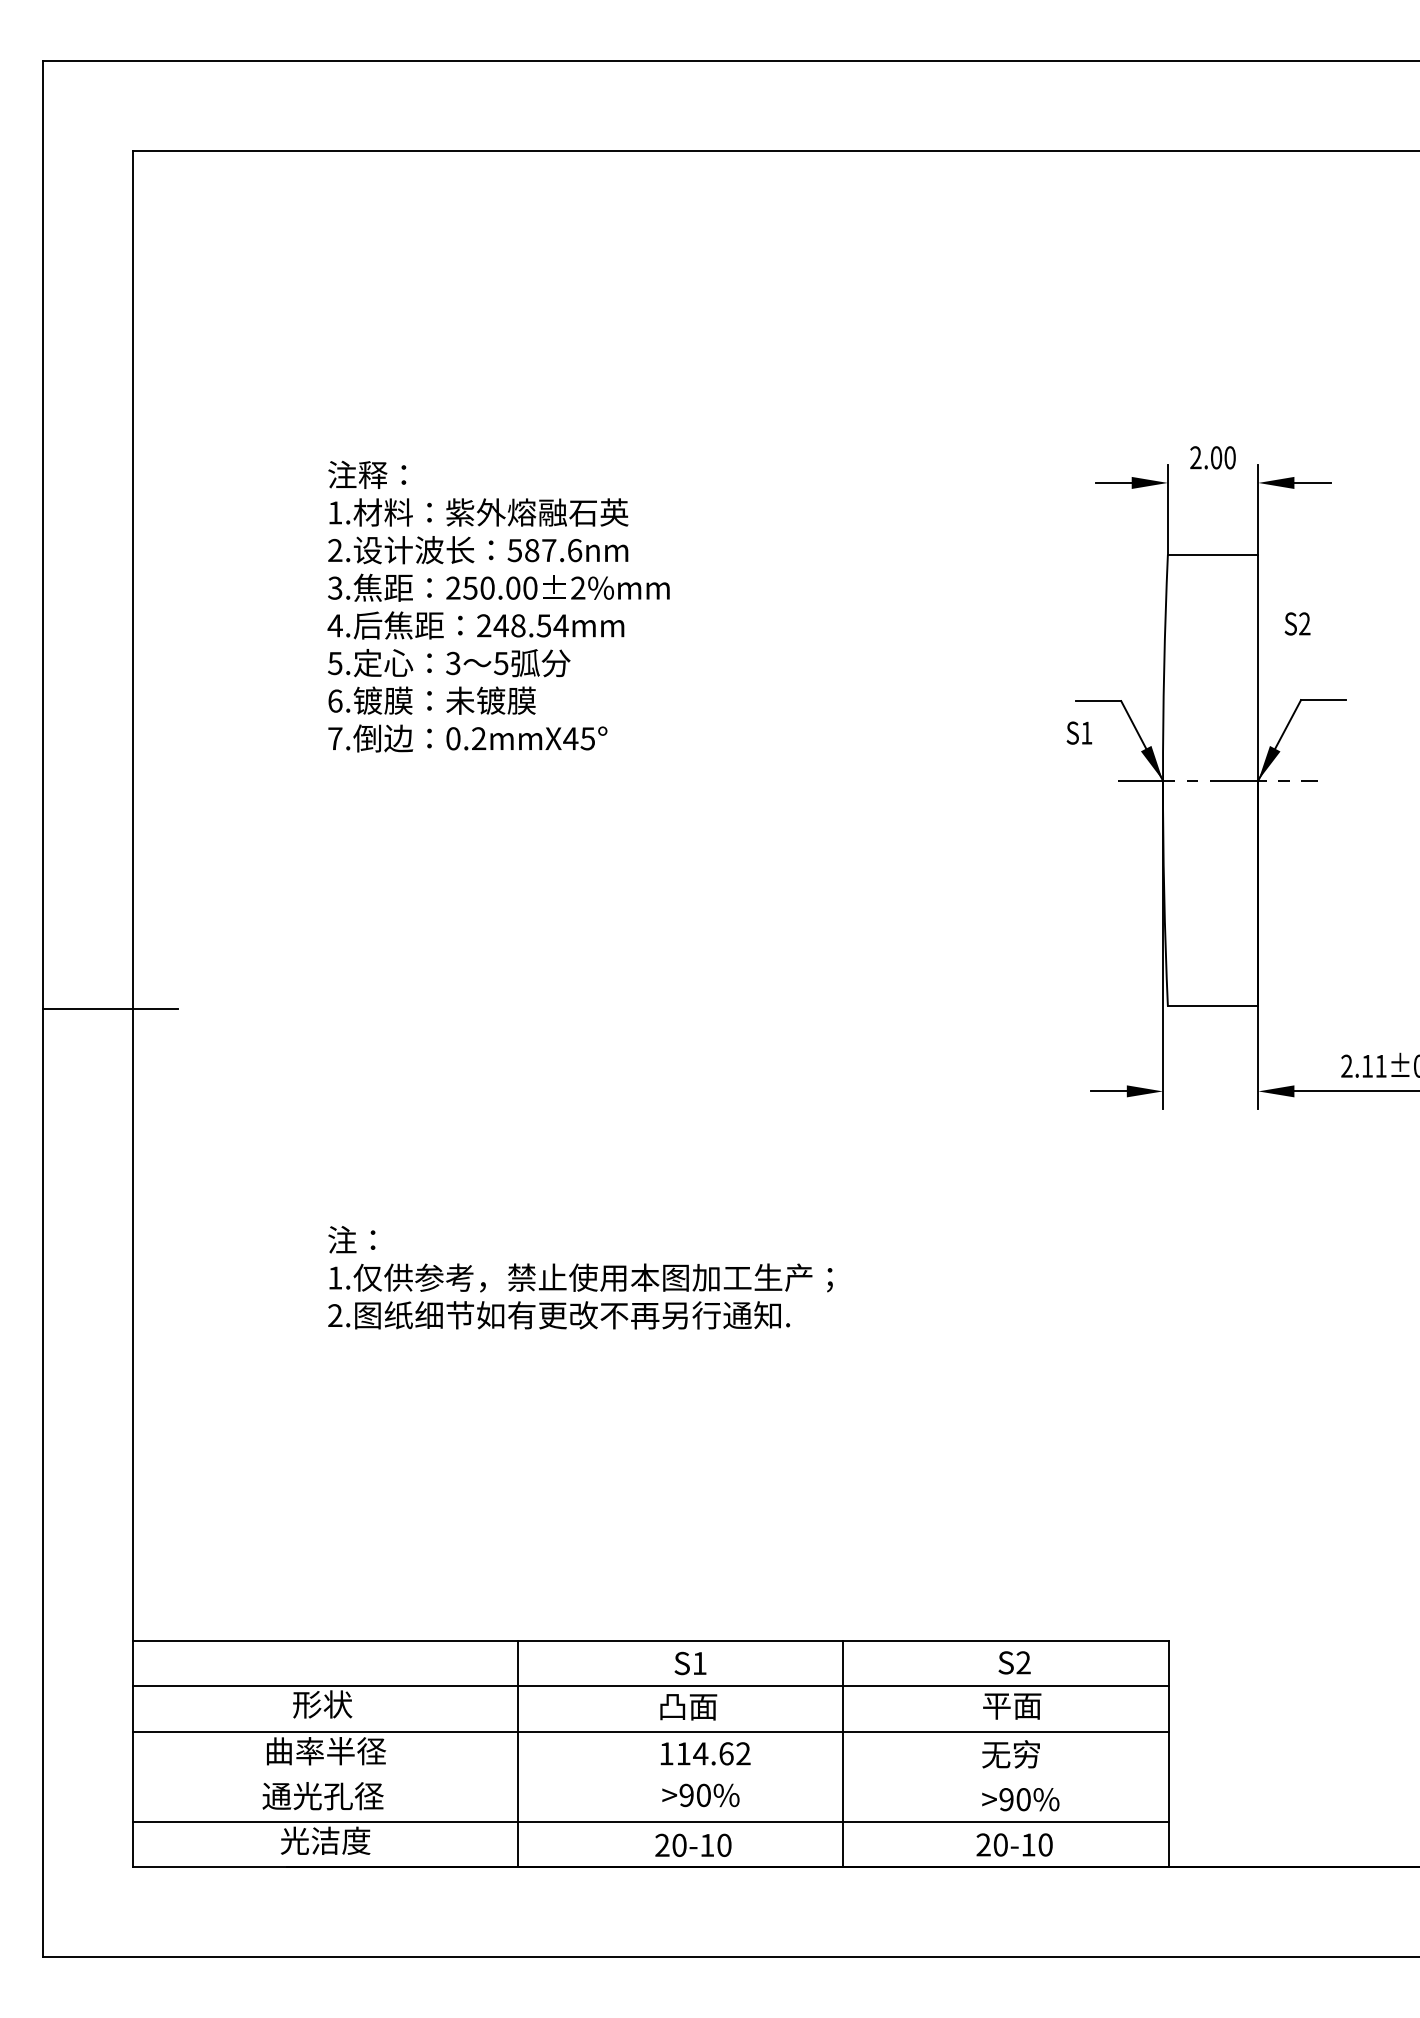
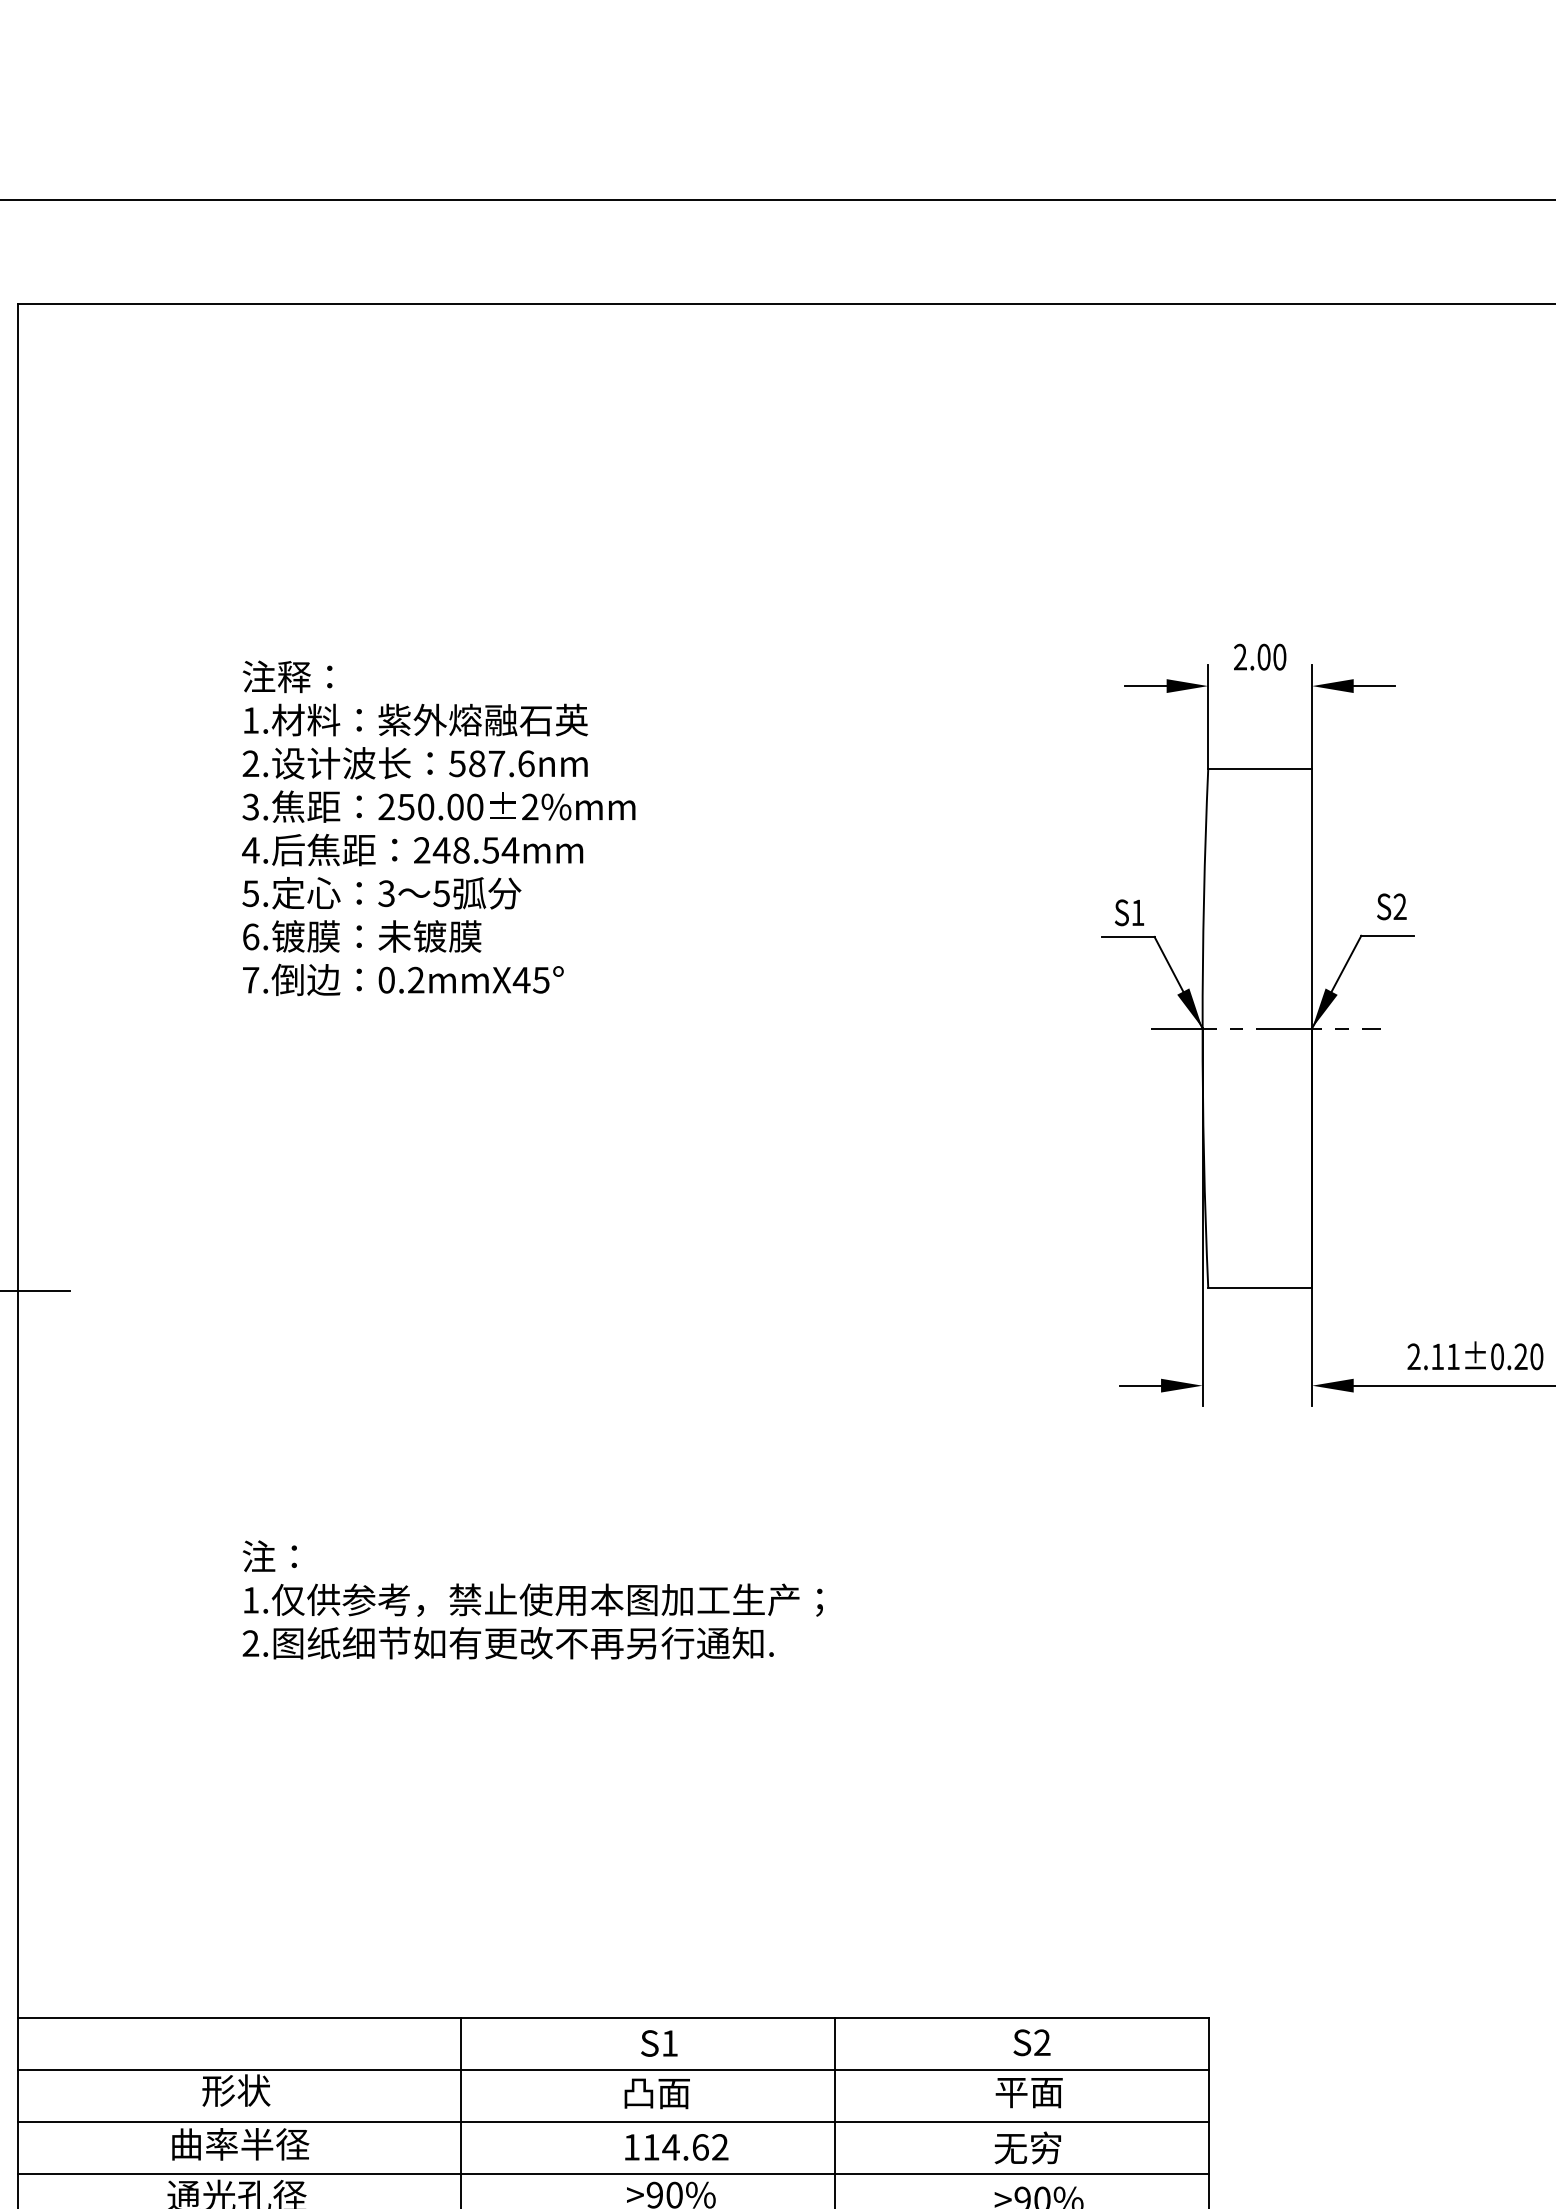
text: (1297, 623) -> (1391, 906), moved
text: (1079, 732) -> (1129, 912), moved
line: (650, 1776) -> (613, 2173), added

